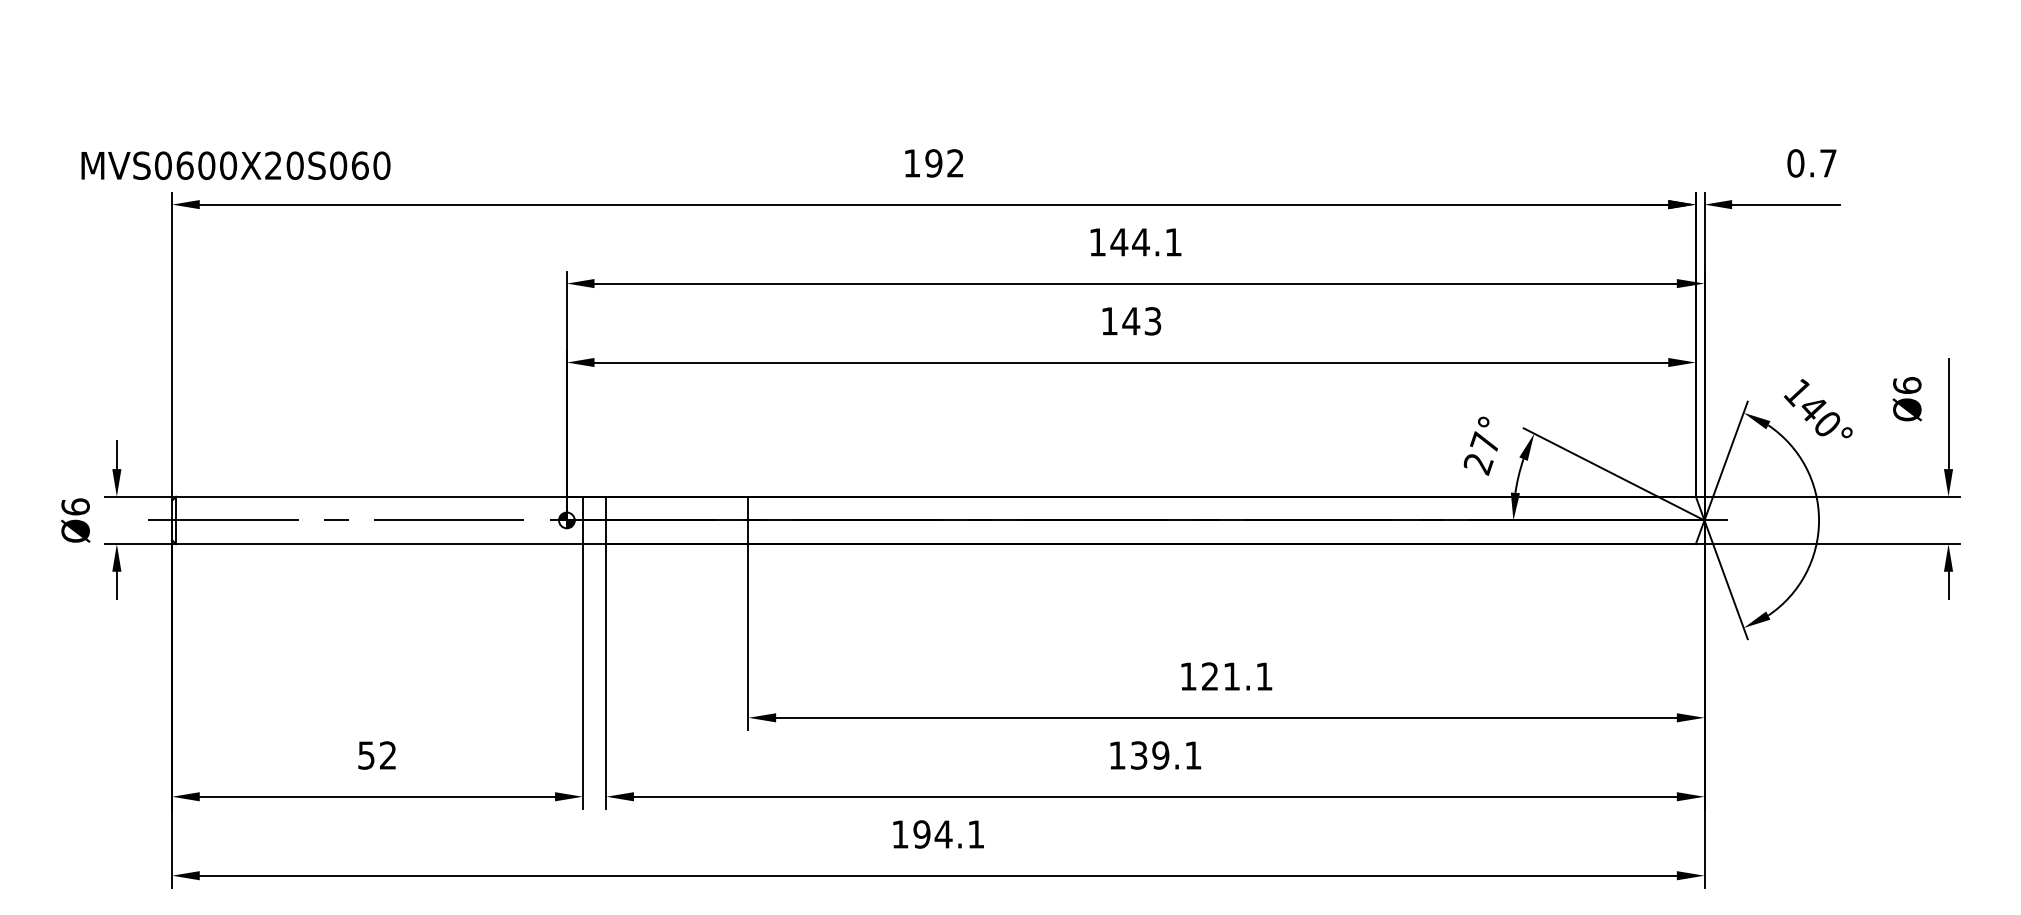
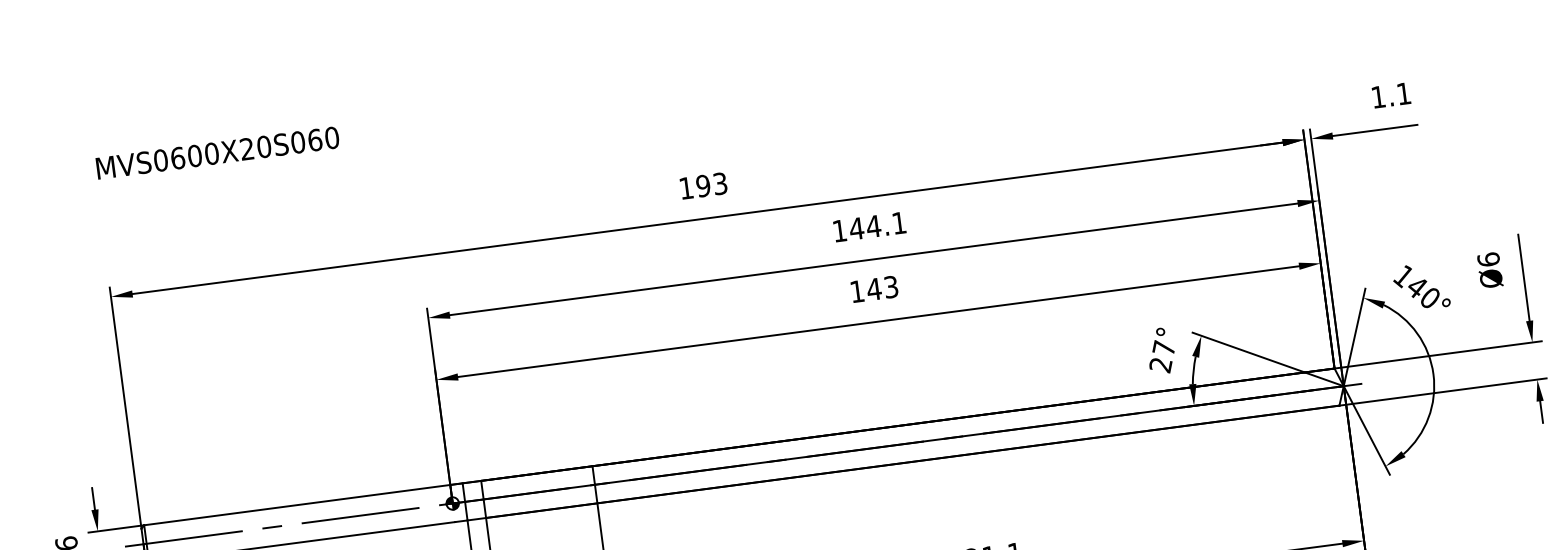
text: (955, 163) -> (720, 183), 192 -> 193
text: (1811, 163) -> (1390, 95), 0.7 -> 1.1
text: (235, 165) -> (217, 152), moved

